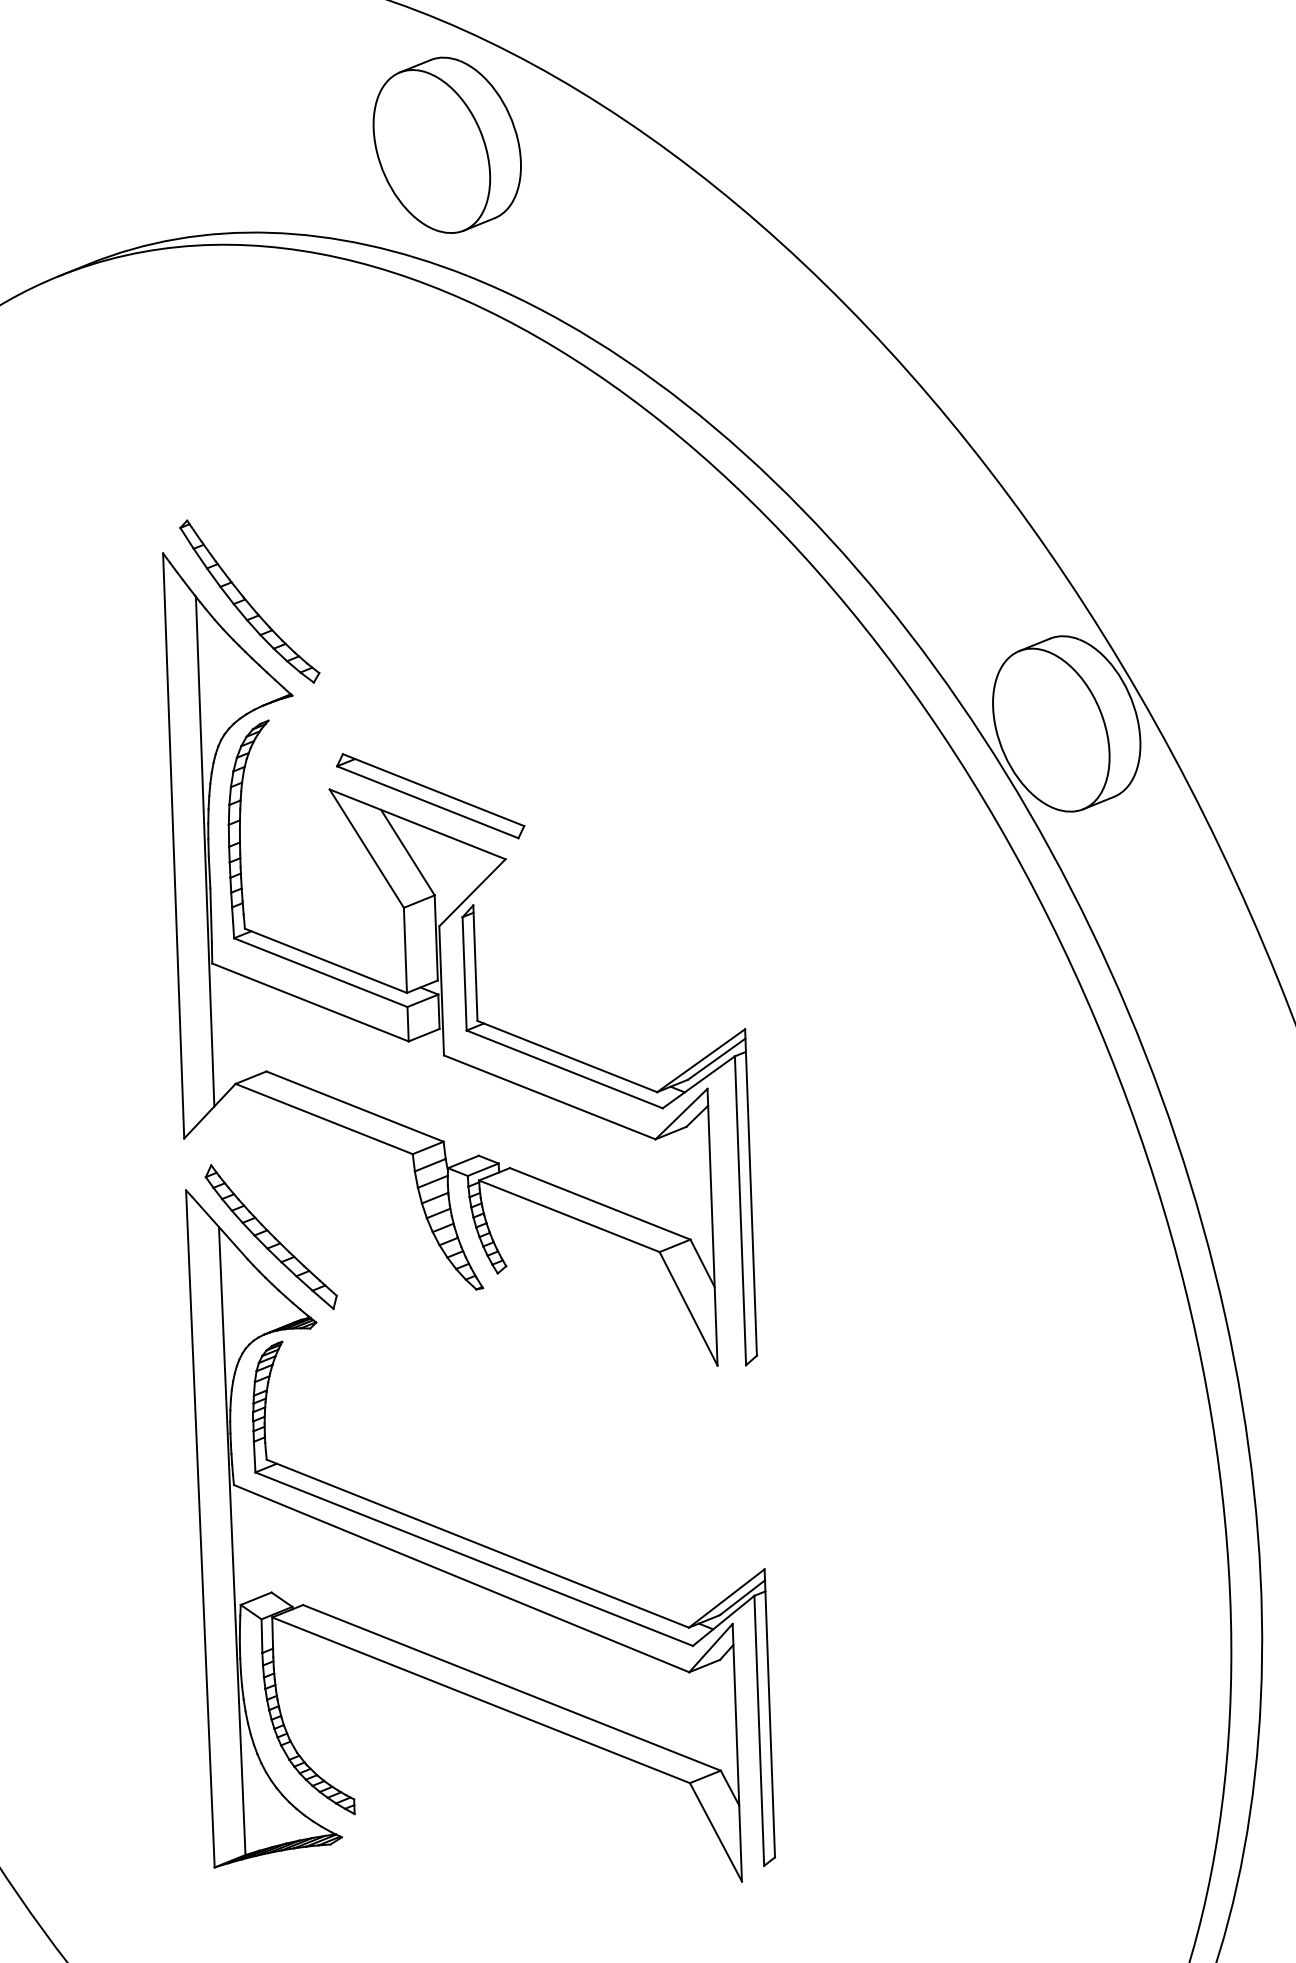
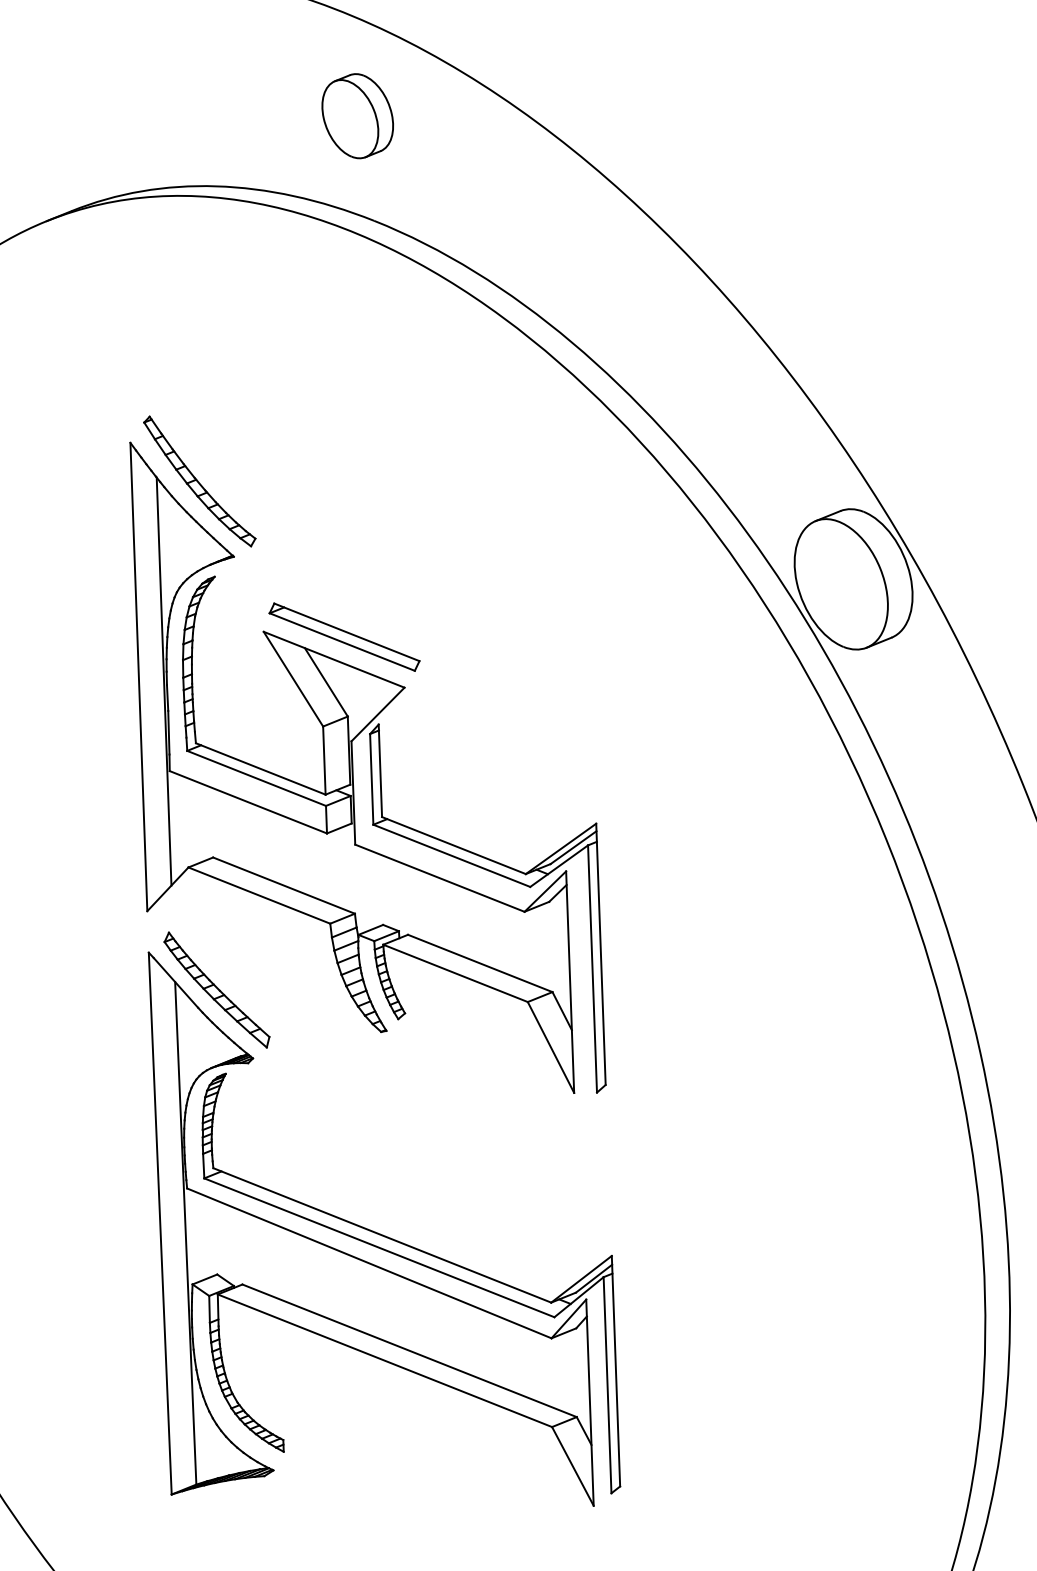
part: (446, 144) -> (357, 115), size x0.6

